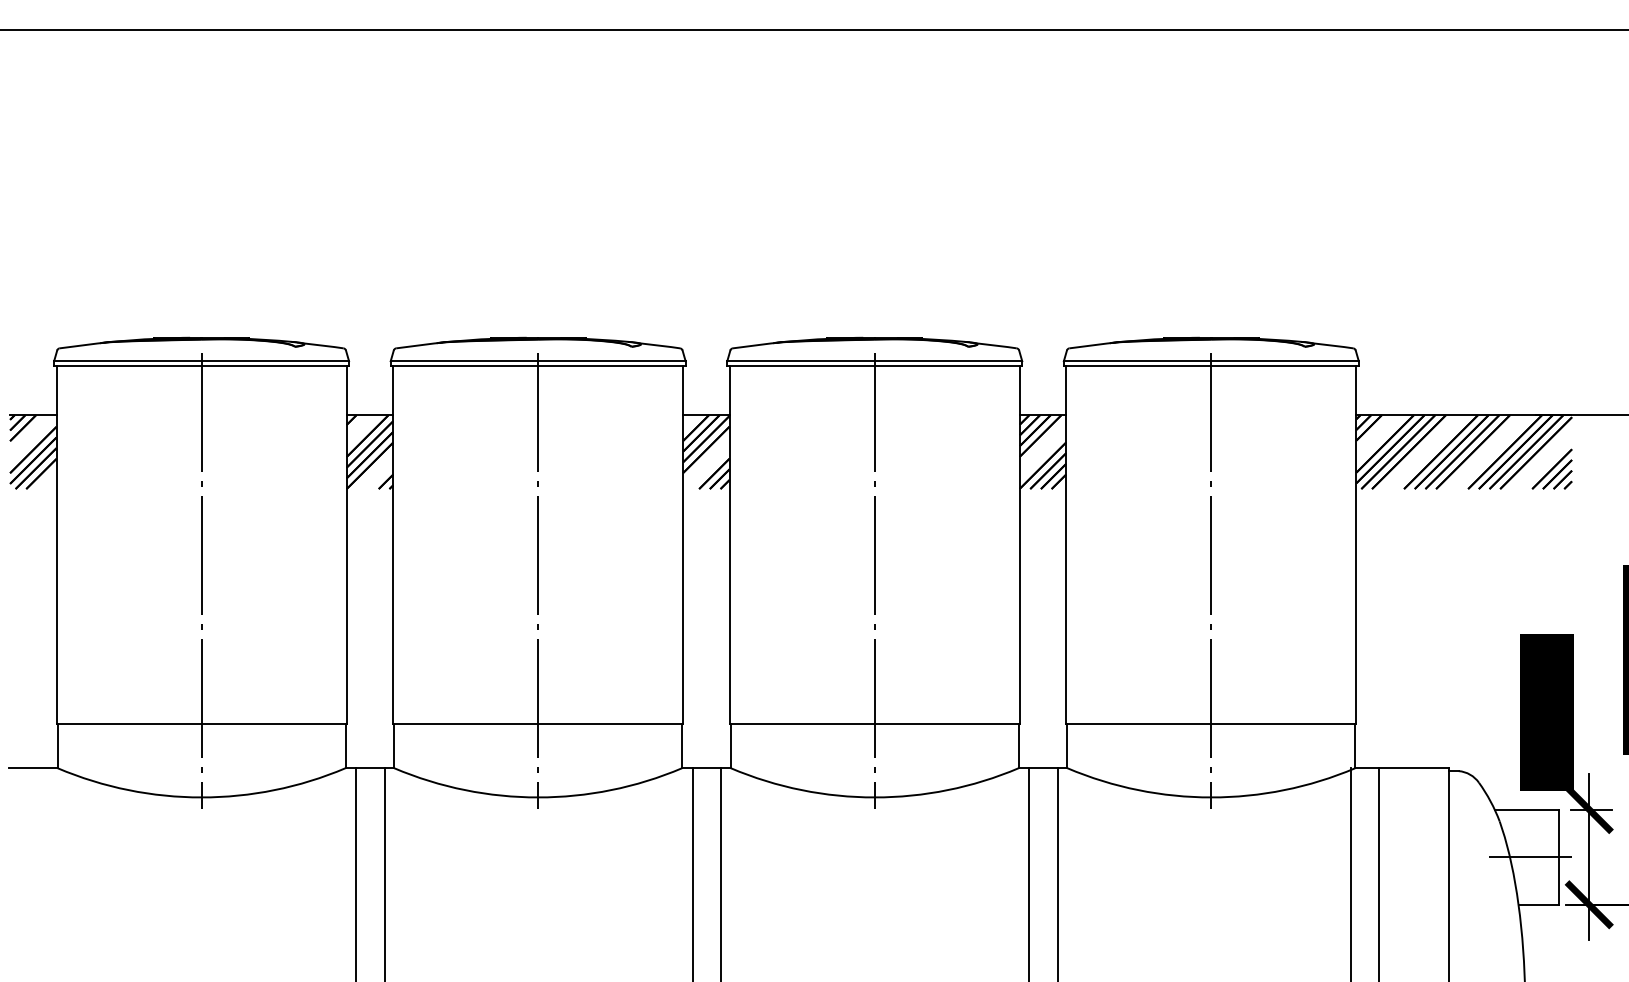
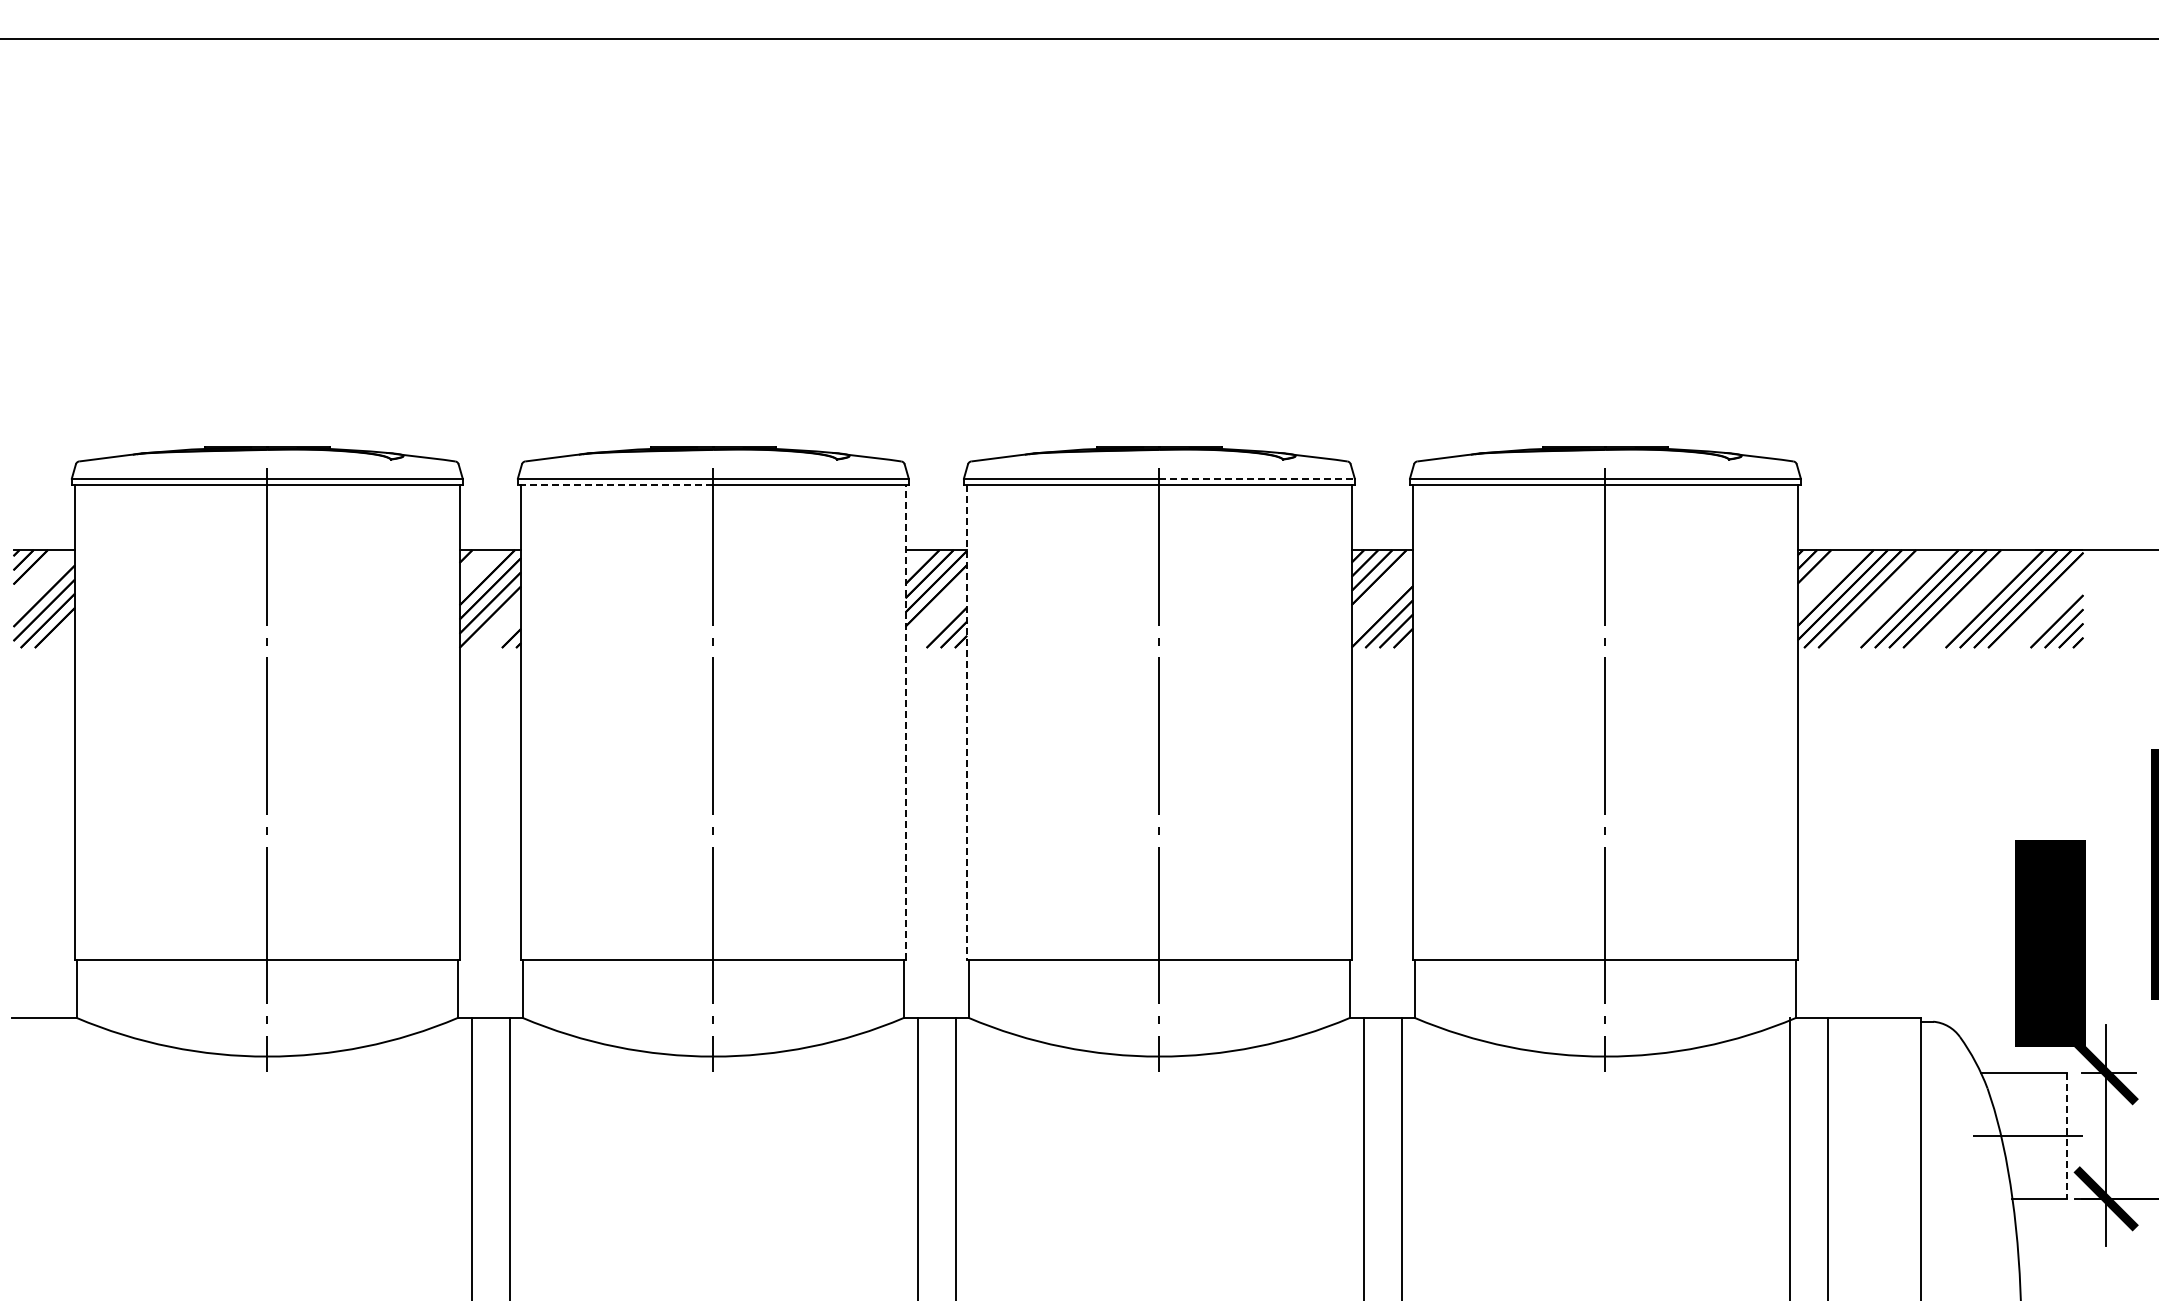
line: (948, 361) -> (1257, 478), solid -> dashed
line: (464, 366) -> (615, 485), solid -> dashed
line: (683, 545) -> (905, 722), solid -> dashed
line: (729, 546) -> (967, 723), solid -> dashed
line: (1559, 857) -> (2066, 1136), solid -> dashed

